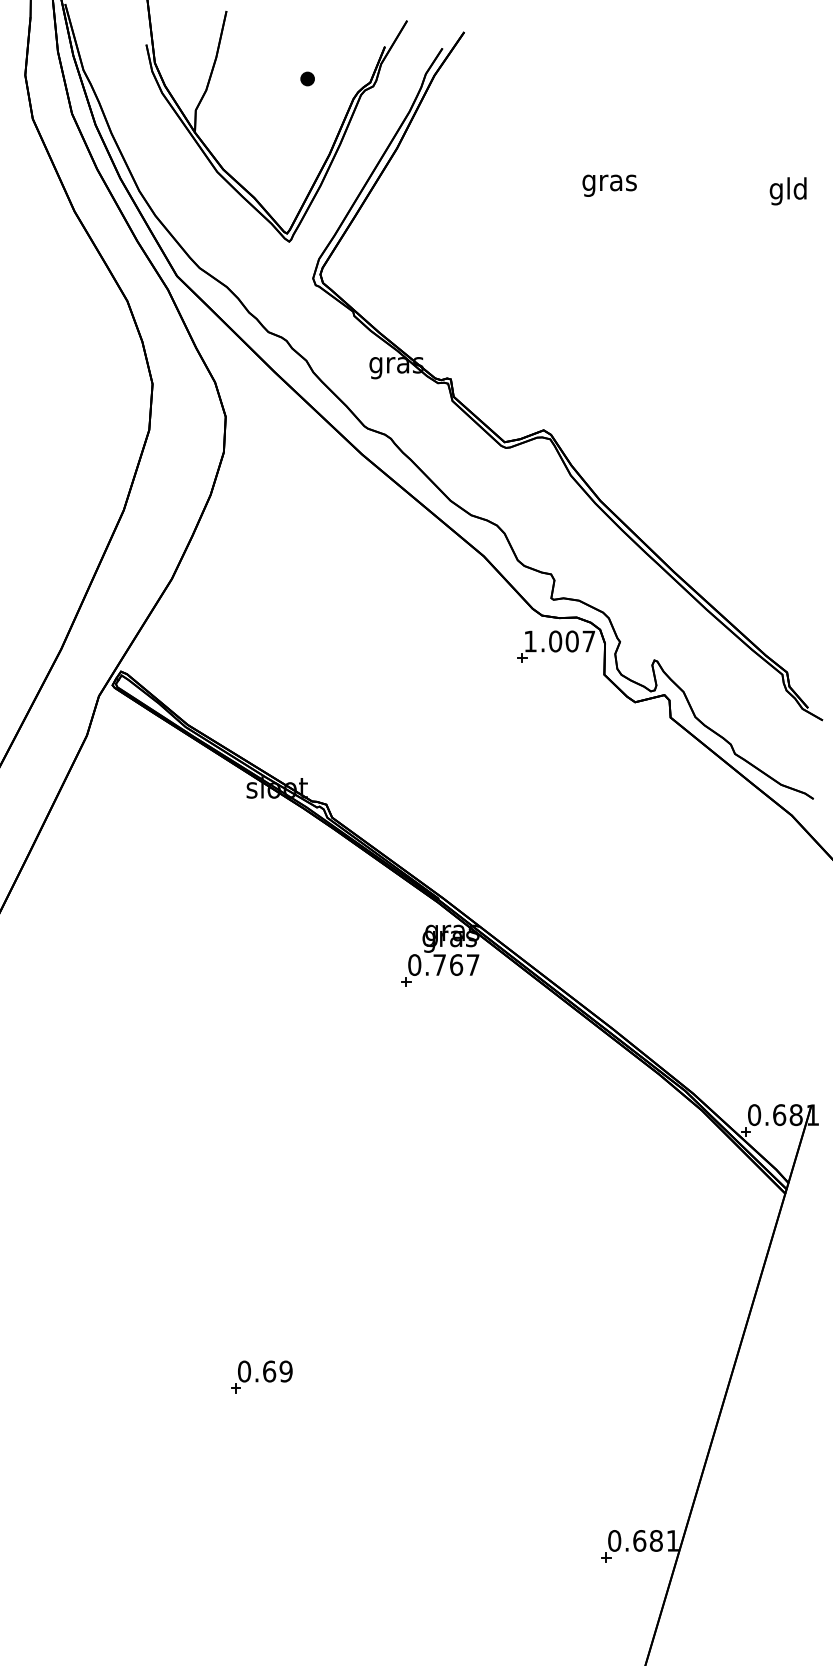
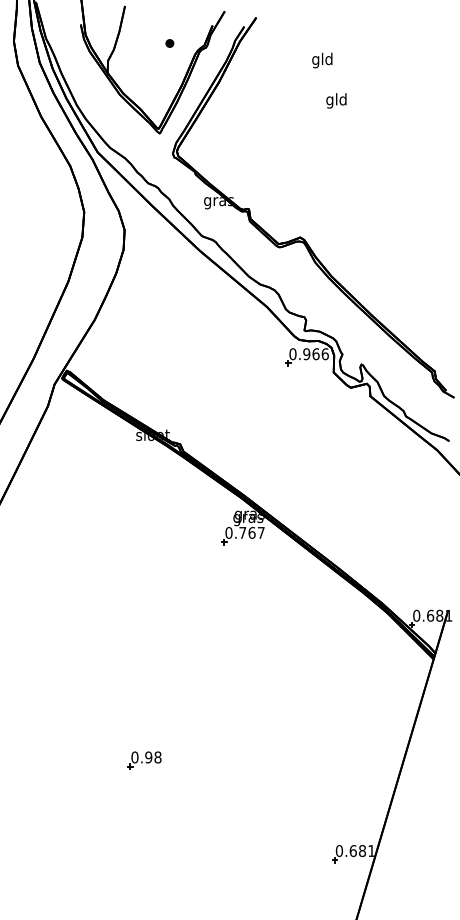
text: (609, 182) -> (336, 100), gras -> gld
text: (788, 191) -> (322, 60), moved
text: (558, 642) -> (308, 354), 1.007 -> 0.966
text: (278, 1371) -> (153, 757), 0.69 -> 0.98

